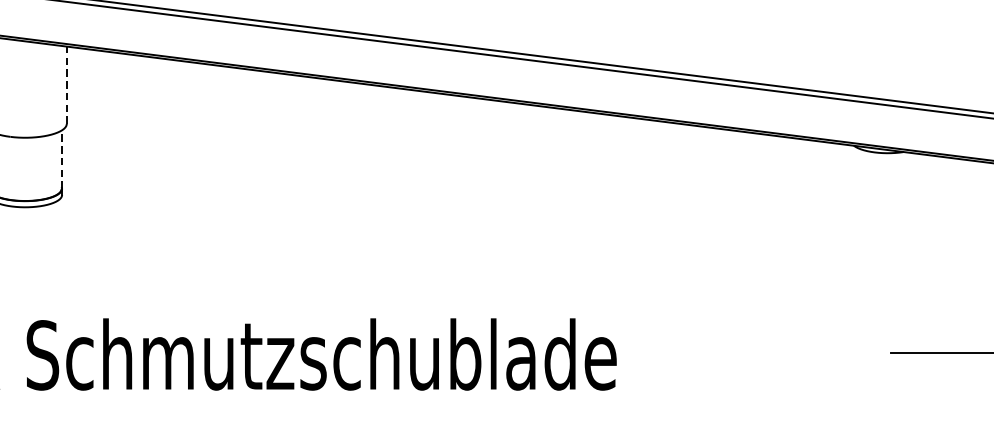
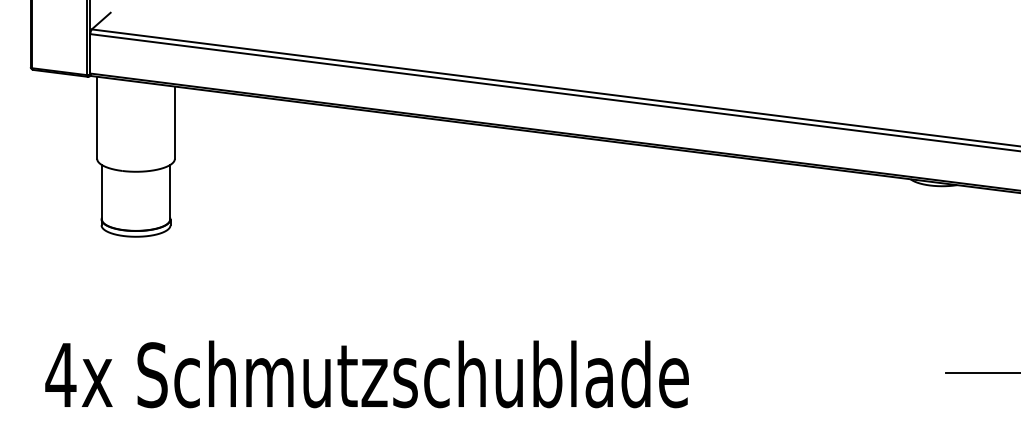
line: (66, 85) -> (174, 122), dashed -> solid
line: (62, 158) -> (170, 191), dashed -> solid

